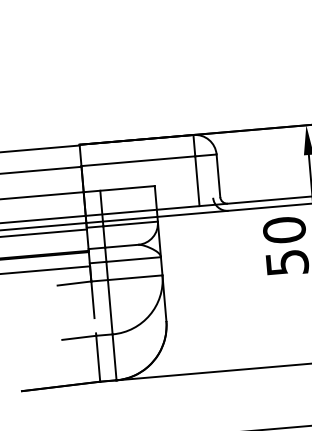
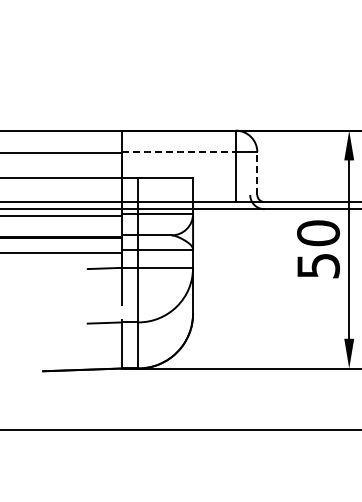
line: (139, 161) -> (179, 152), solid -> dashed
line: (218, 175) -> (257, 173), solid -> dashed

